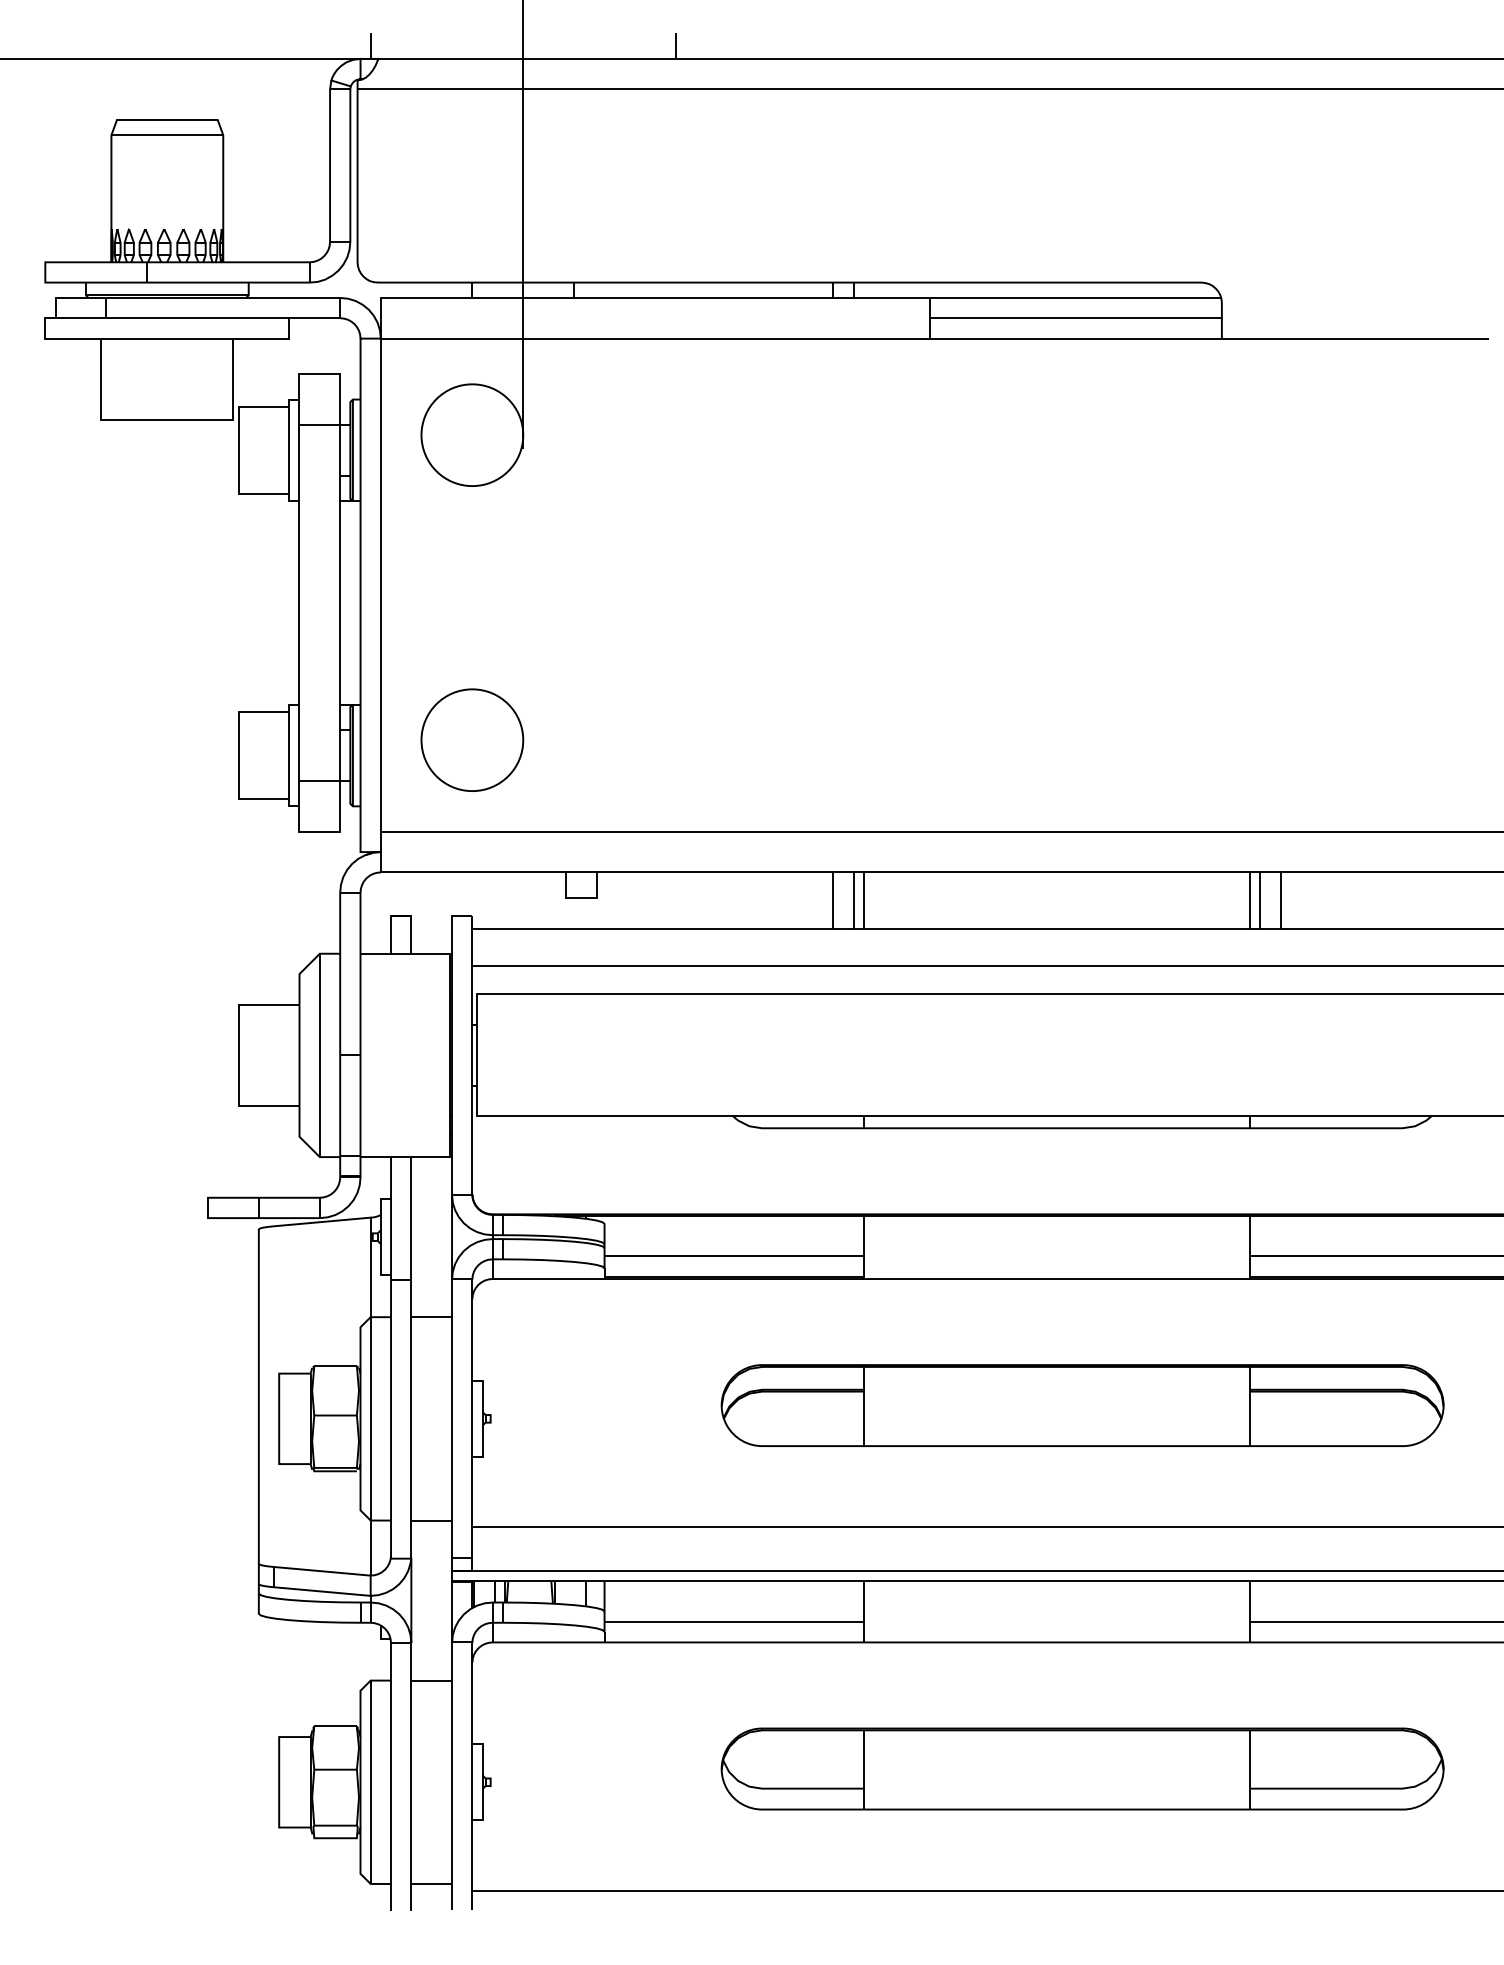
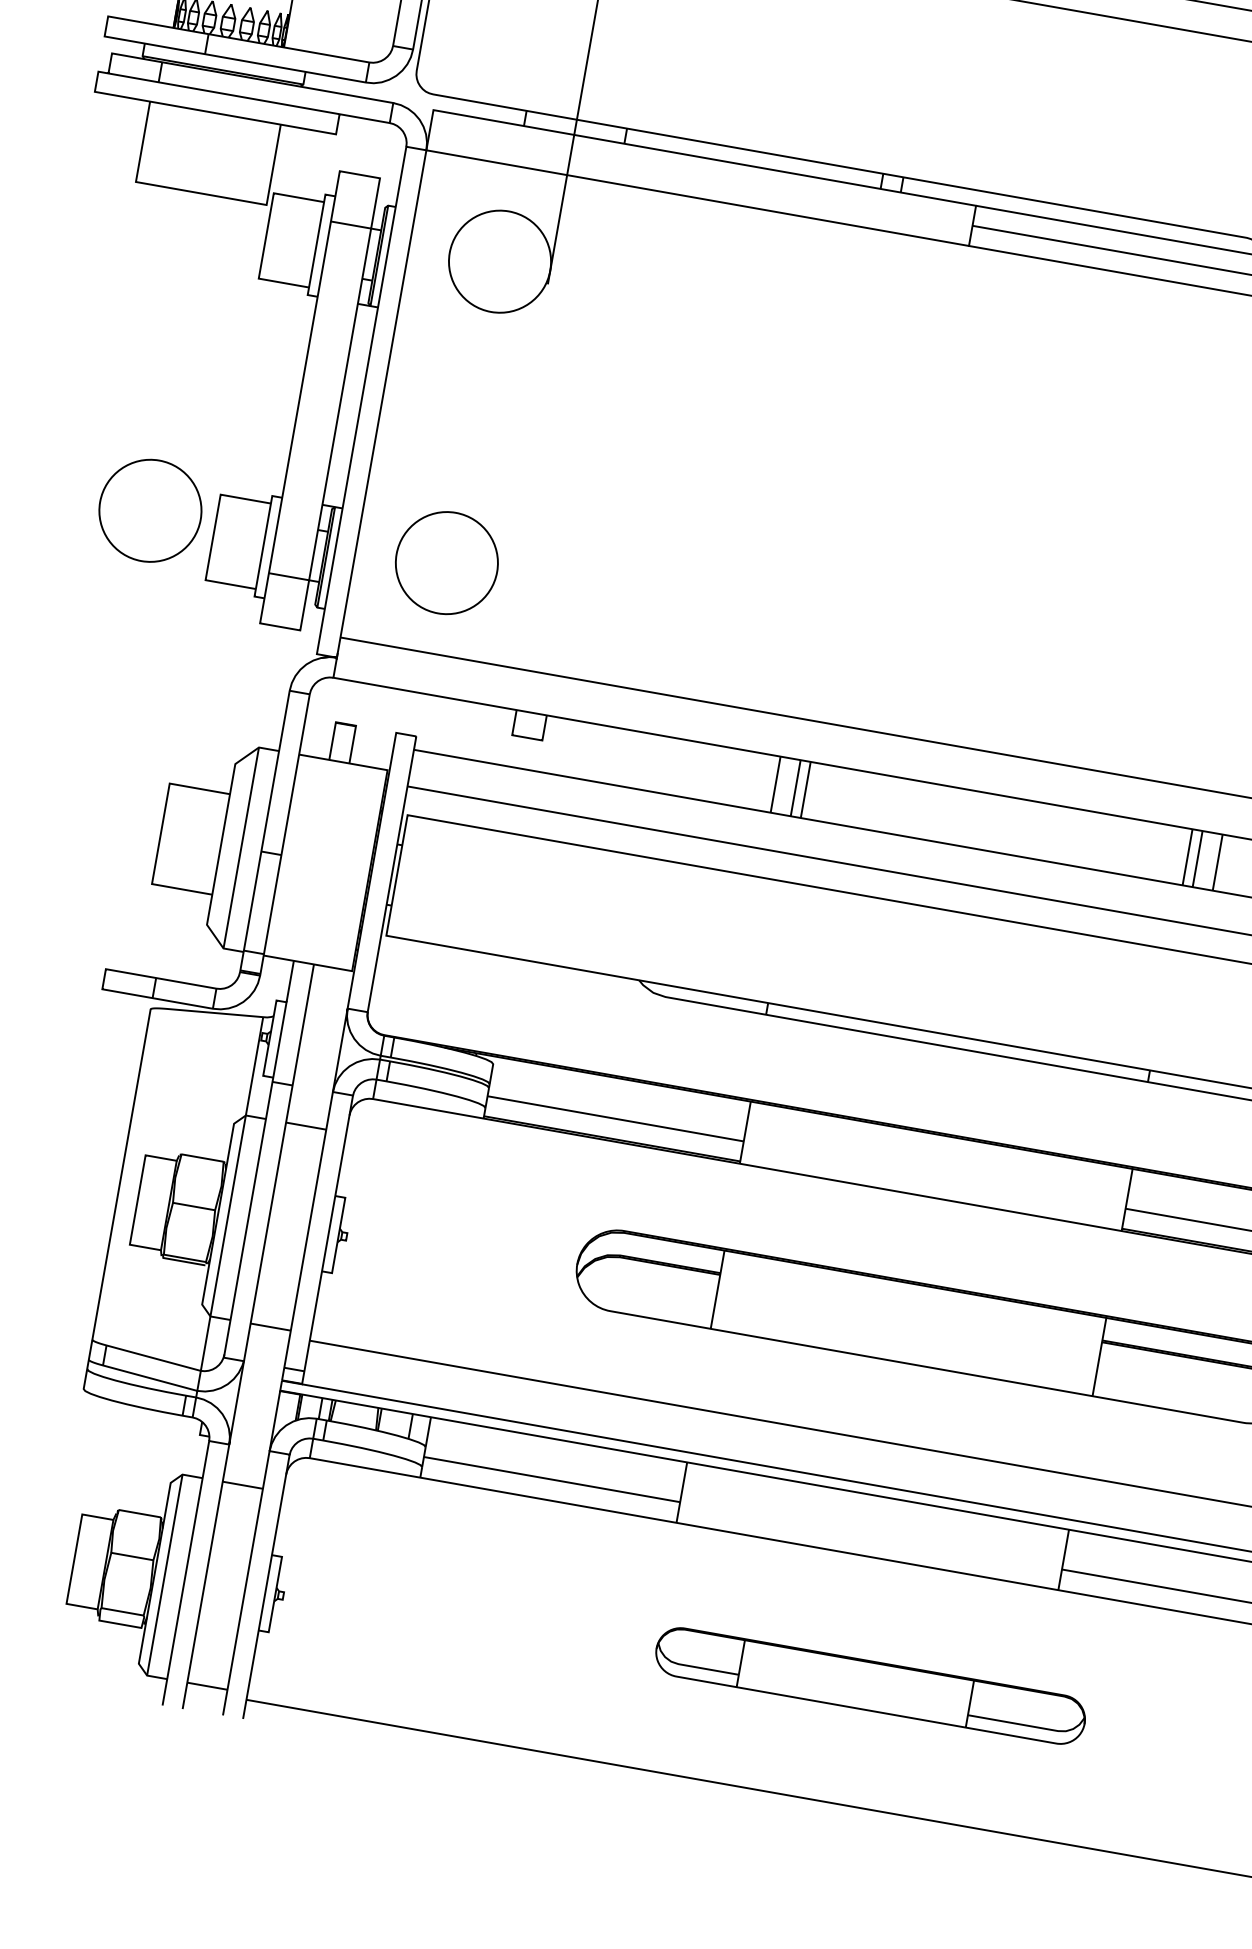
circle: (172, 739) -> (150, 510), added
part: (1082, 1768) -> (870, 1685), size x0.6

